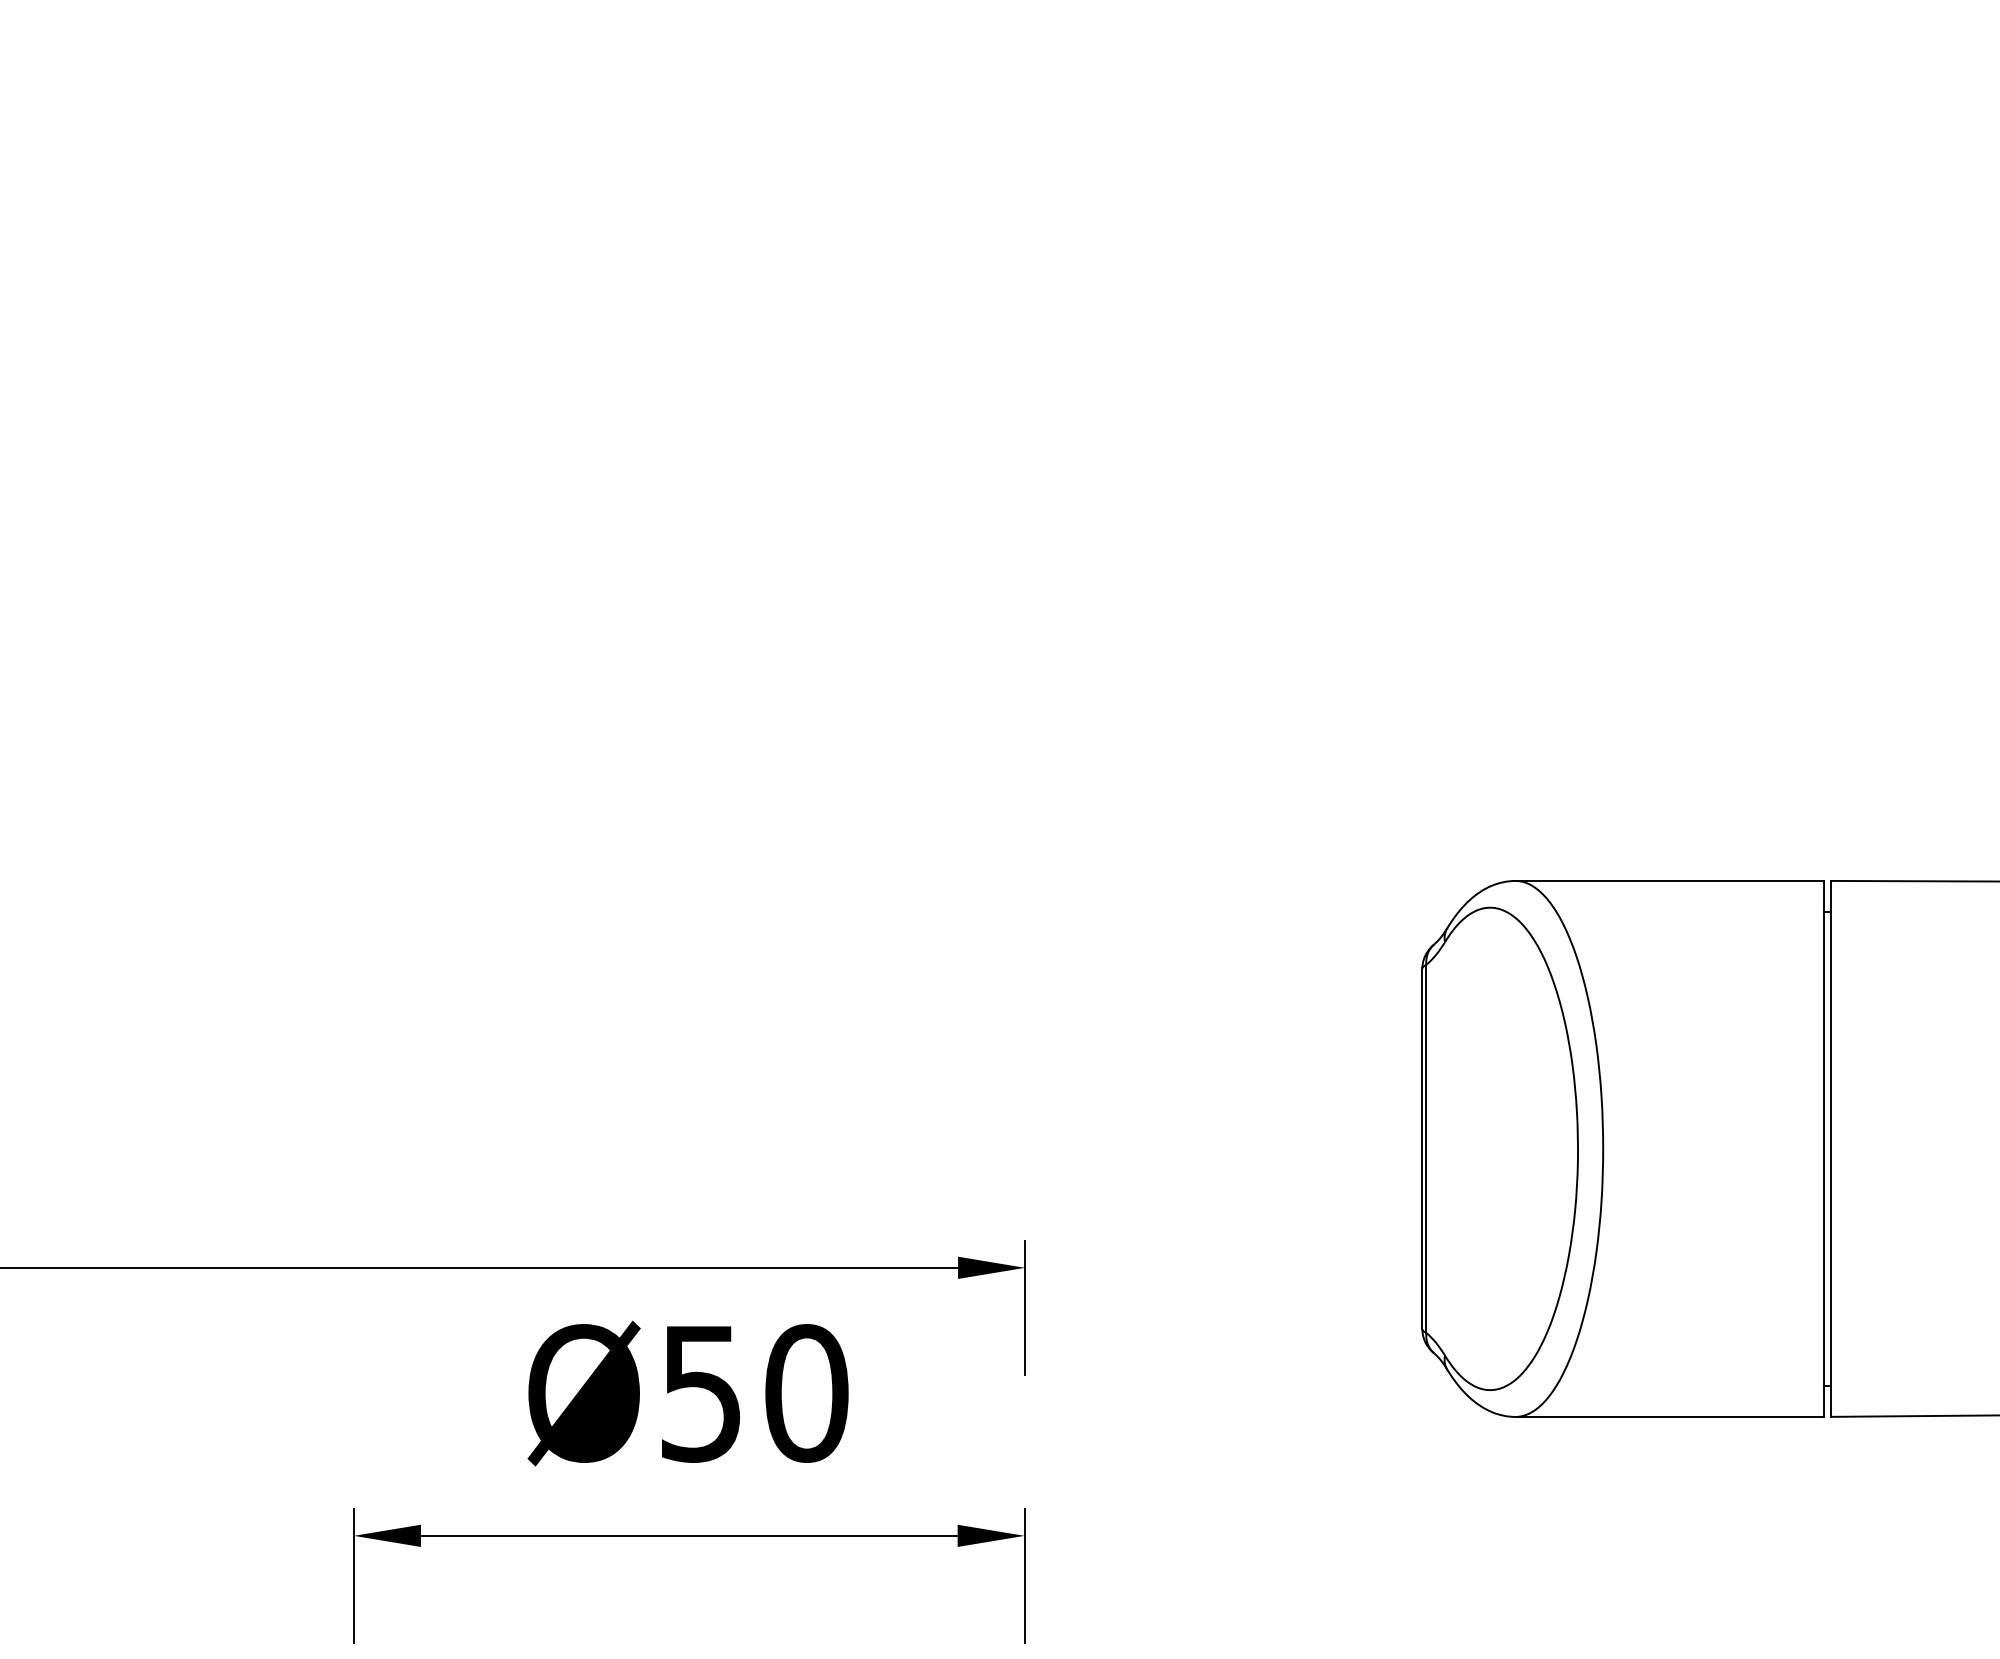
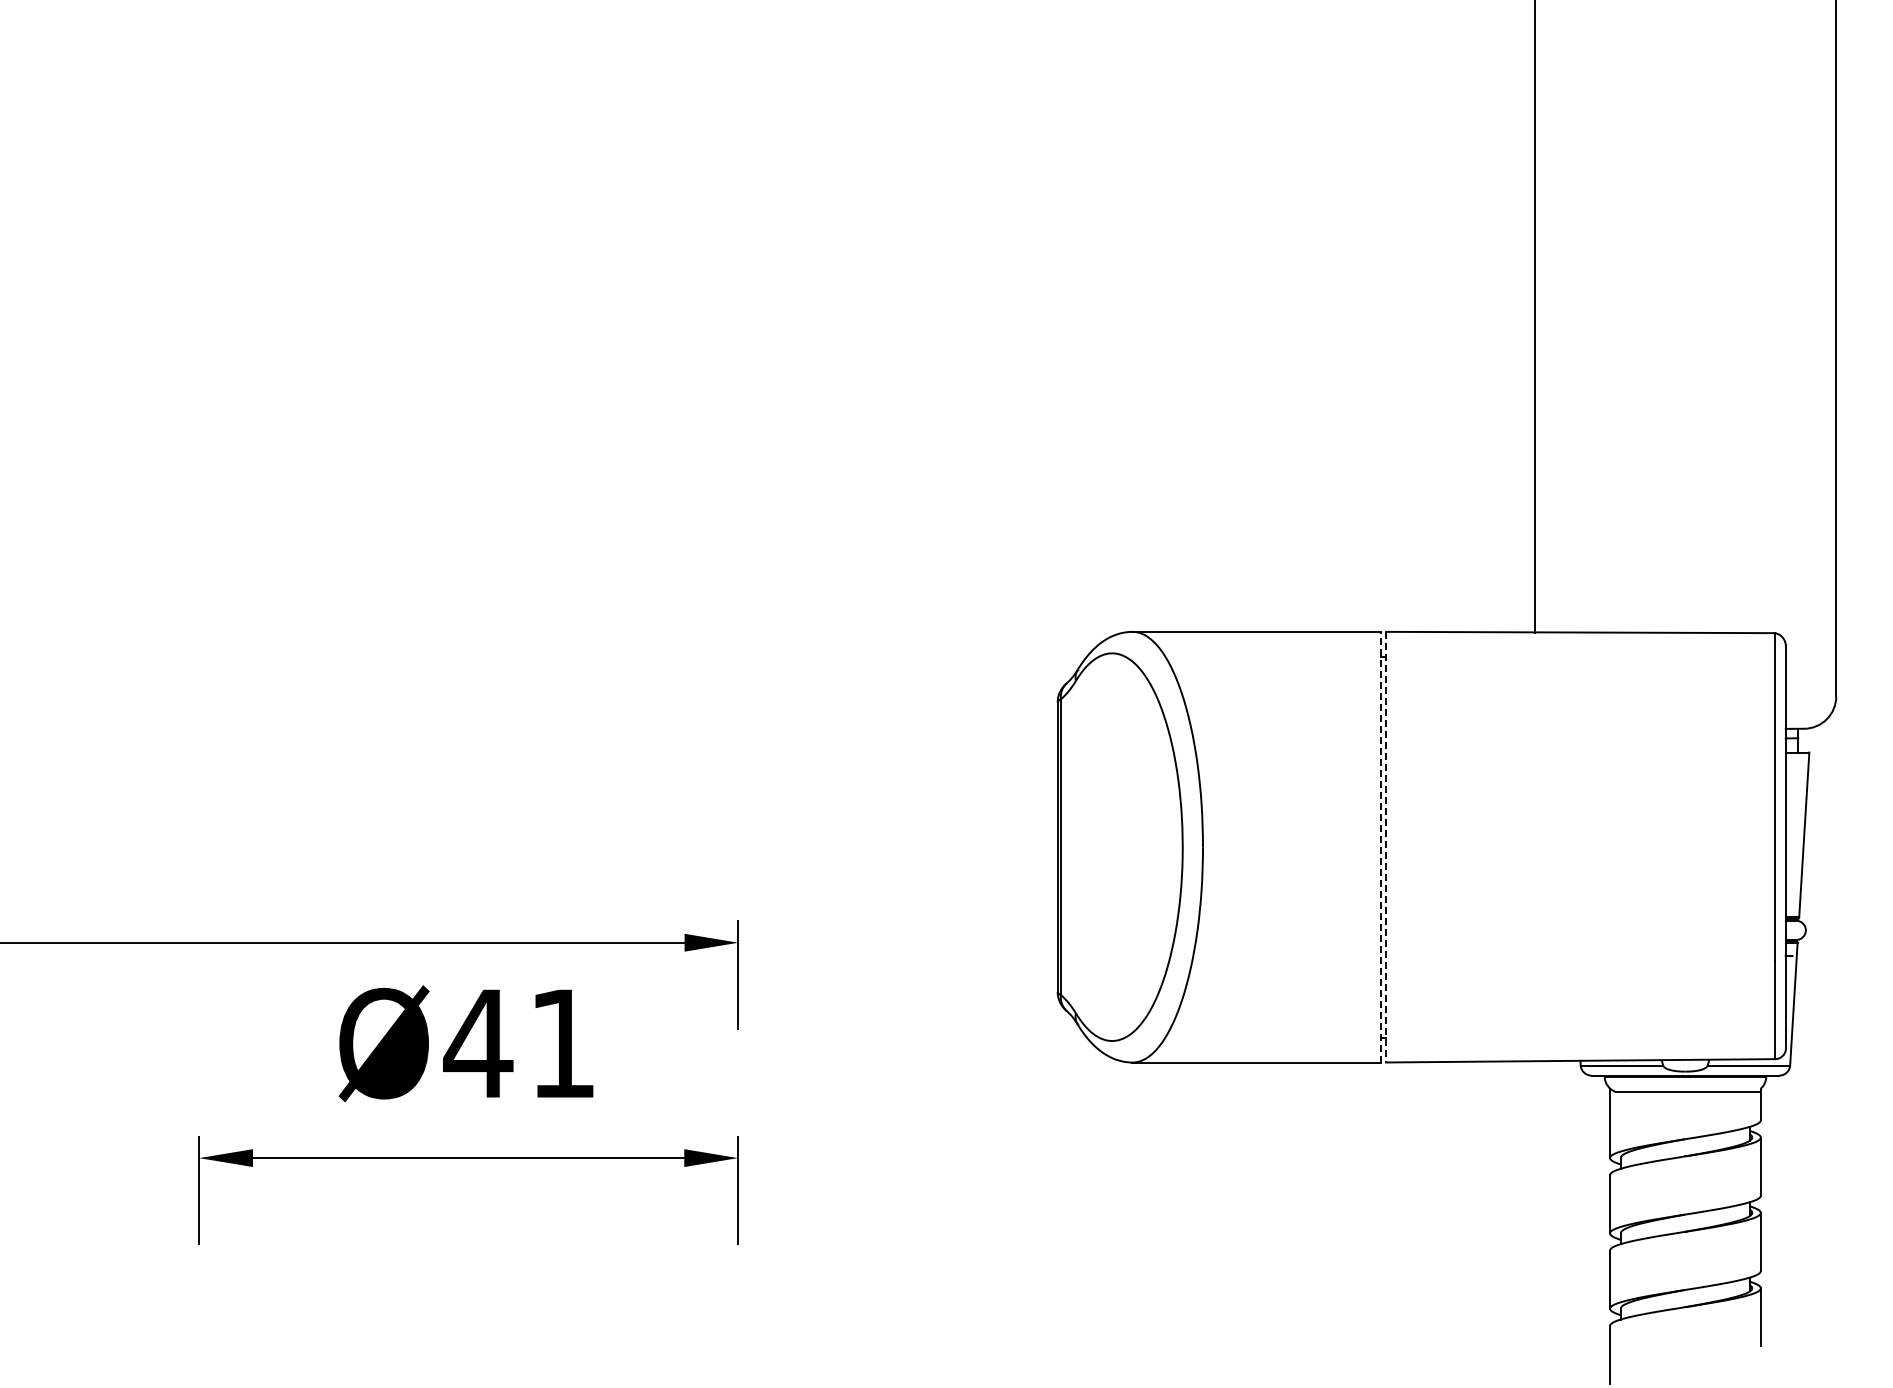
line: (1824, 1148) -> (1380, 846), solid -> dashed
line: (1831, 1149) -> (1386, 847), solid -> dashed
text: (752, 1393) -> (519, 1043), Ø50 -> Ø41

